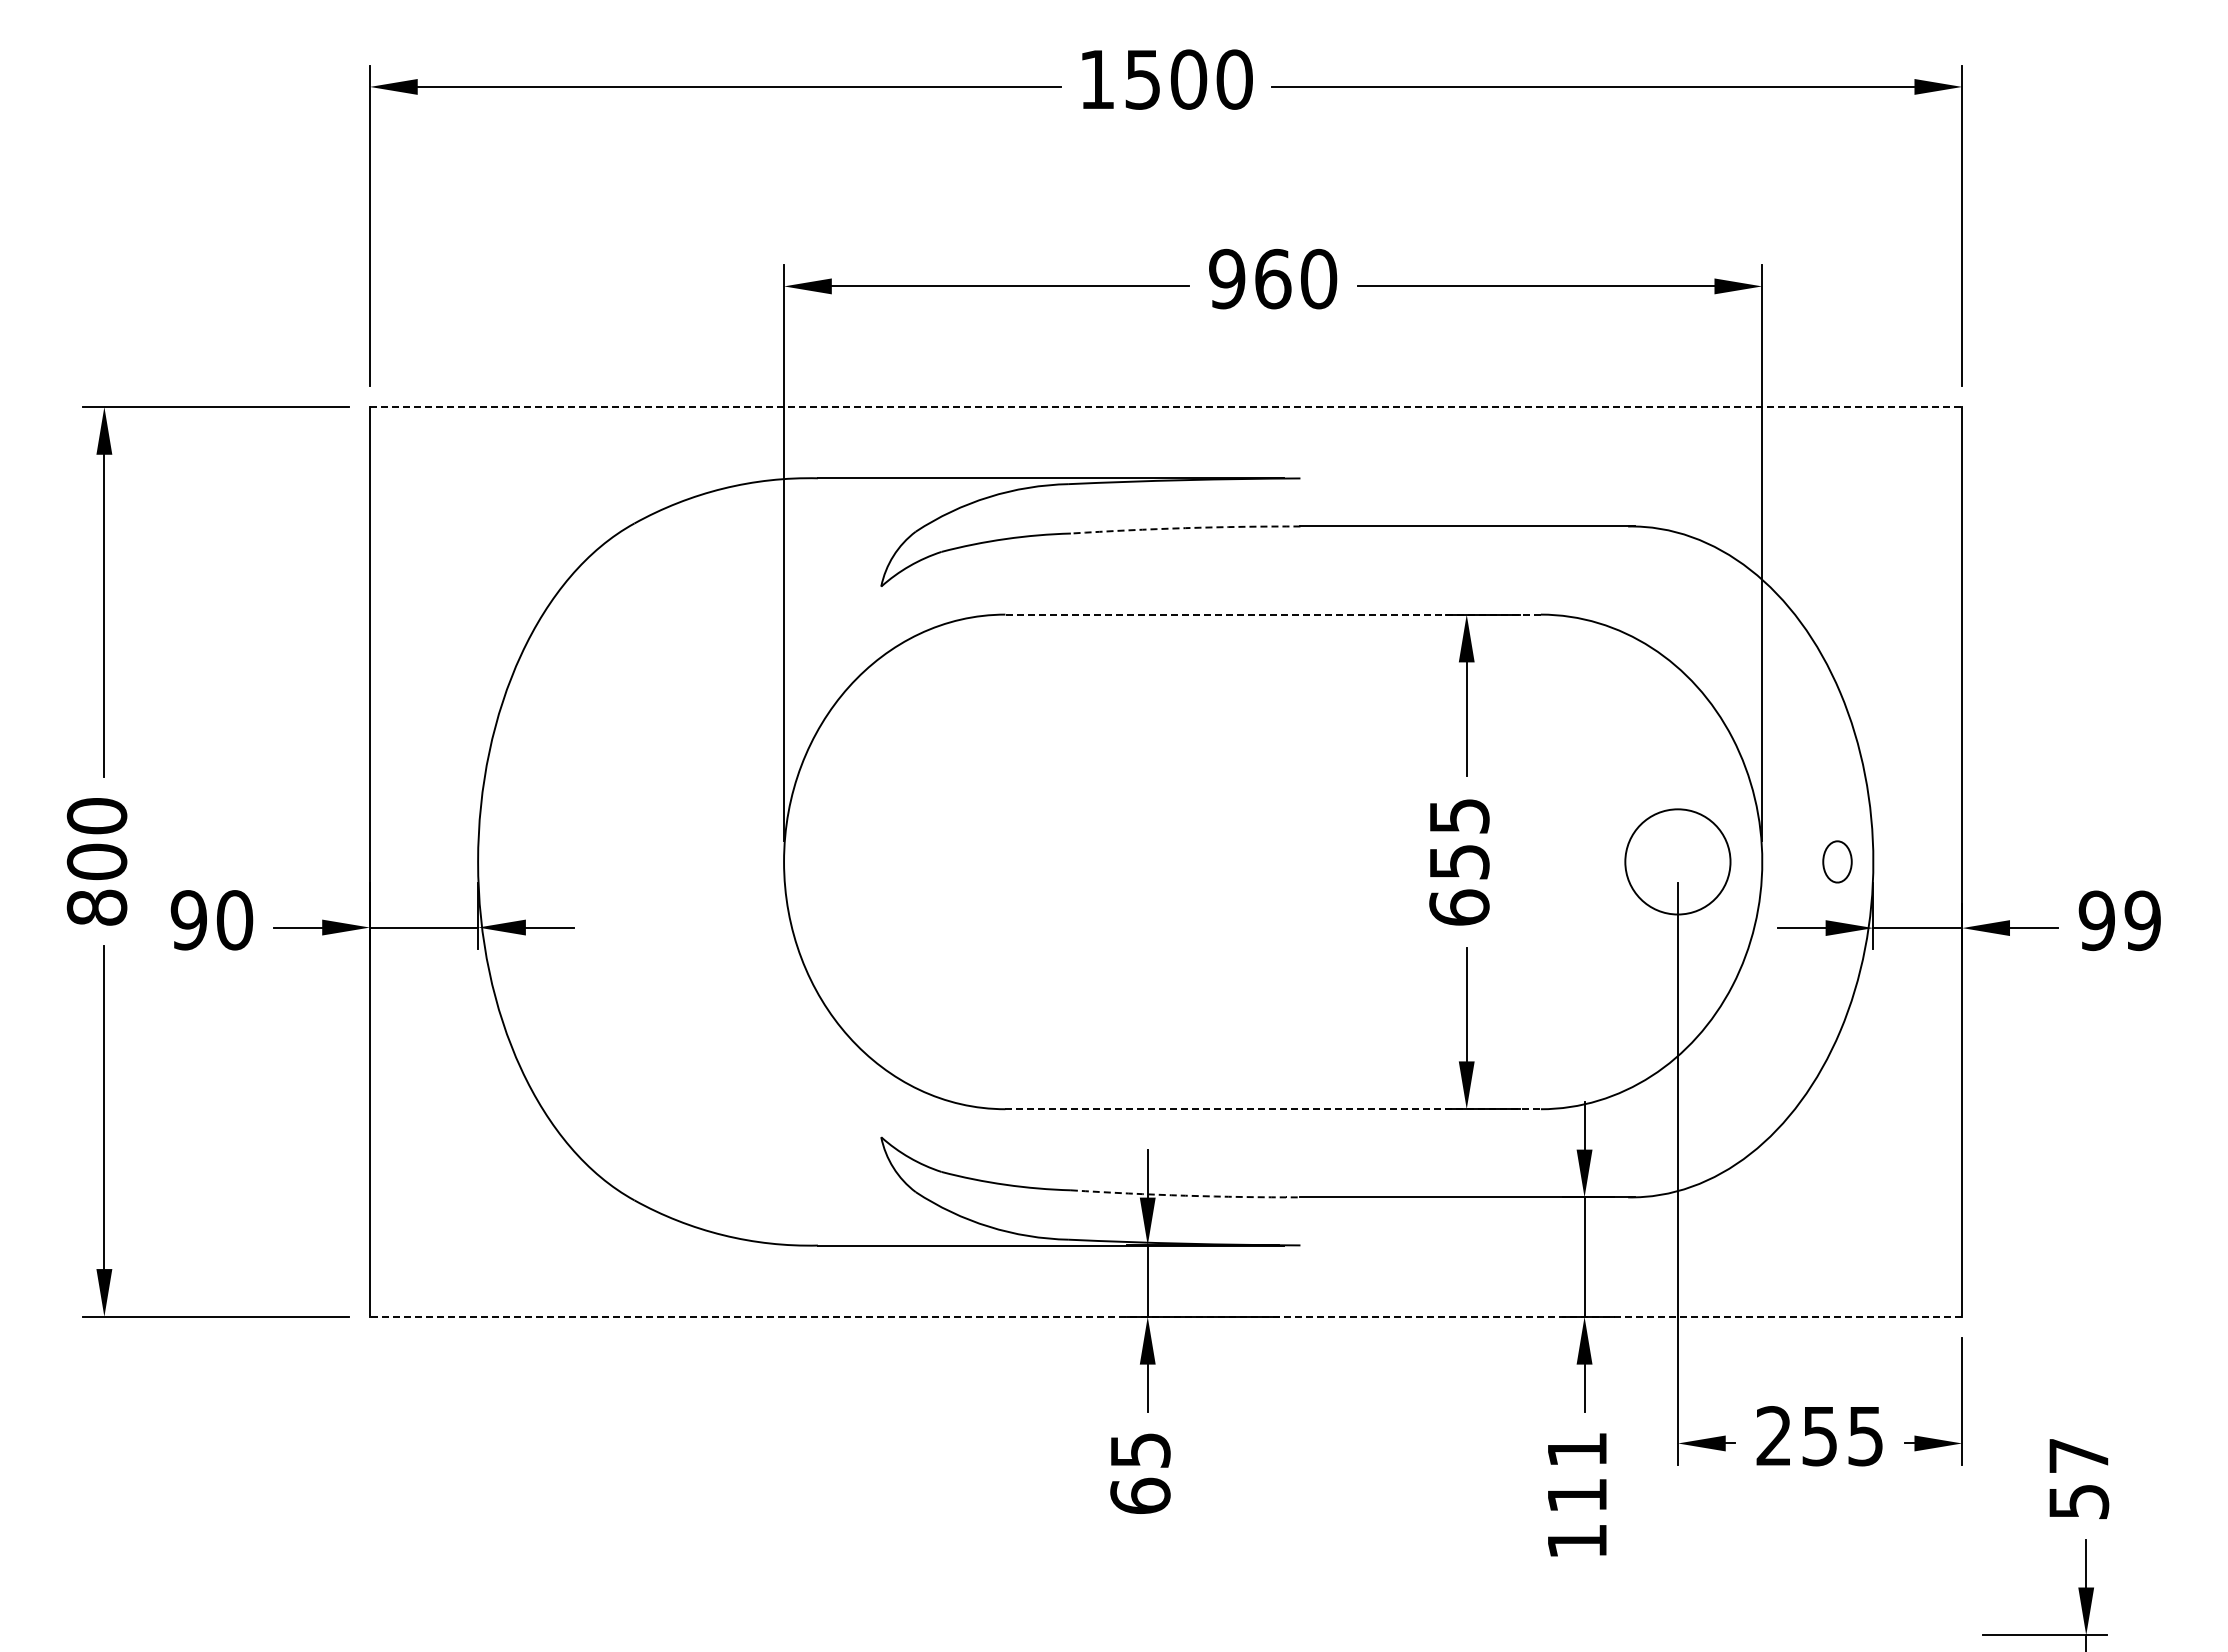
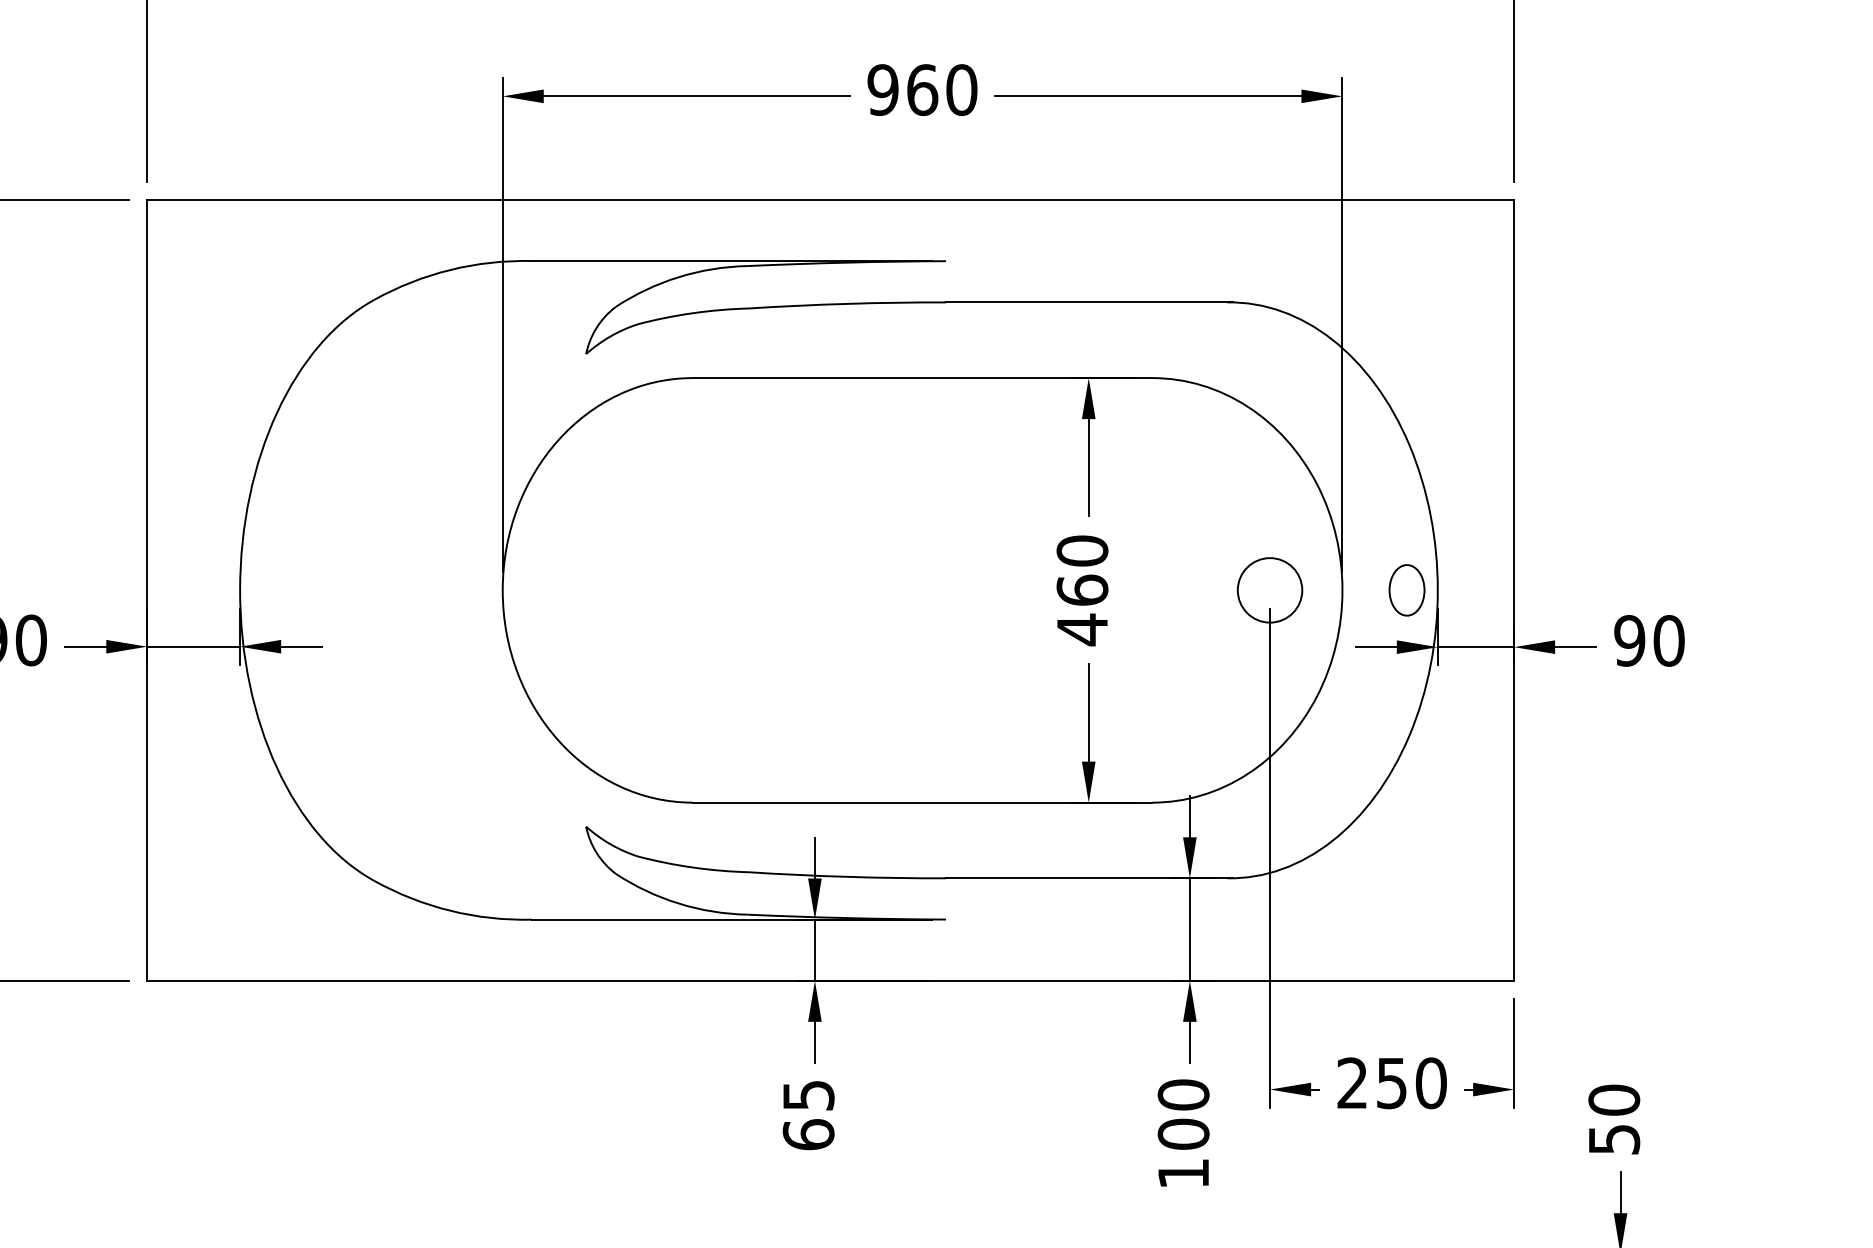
line: (1166, 406) -> (831, 199), dashed -> solid
arc: (1185, 528) -> (847, 304), dashed -> solid
line: (1273, 614) -> (922, 377), dashed -> solid
circle: (1677, 861) -> (1269, 590), size x0.71
part: (1837, 861) -> (1407, 590), size x1.43
text: (1459, 862) -> (1082, 590), 655 -> 460
text: (2142, 920) -> (1668, 640), 99 -> 90
line: (1273, 1109) -> (922, 802), dashed -> solid
arc: (1185, 1195) -> (847, 876), dashed -> solid
line: (1165, 1316) -> (830, 980), dashed -> solid
text: (1865, 1436) -> (1431, 1083), 255 -> 250
text: (2078, 1455) -> (1613, 1099), 57 -> 50
text: (1577, 1472) -> (1183, 1114), 111 -> 100

